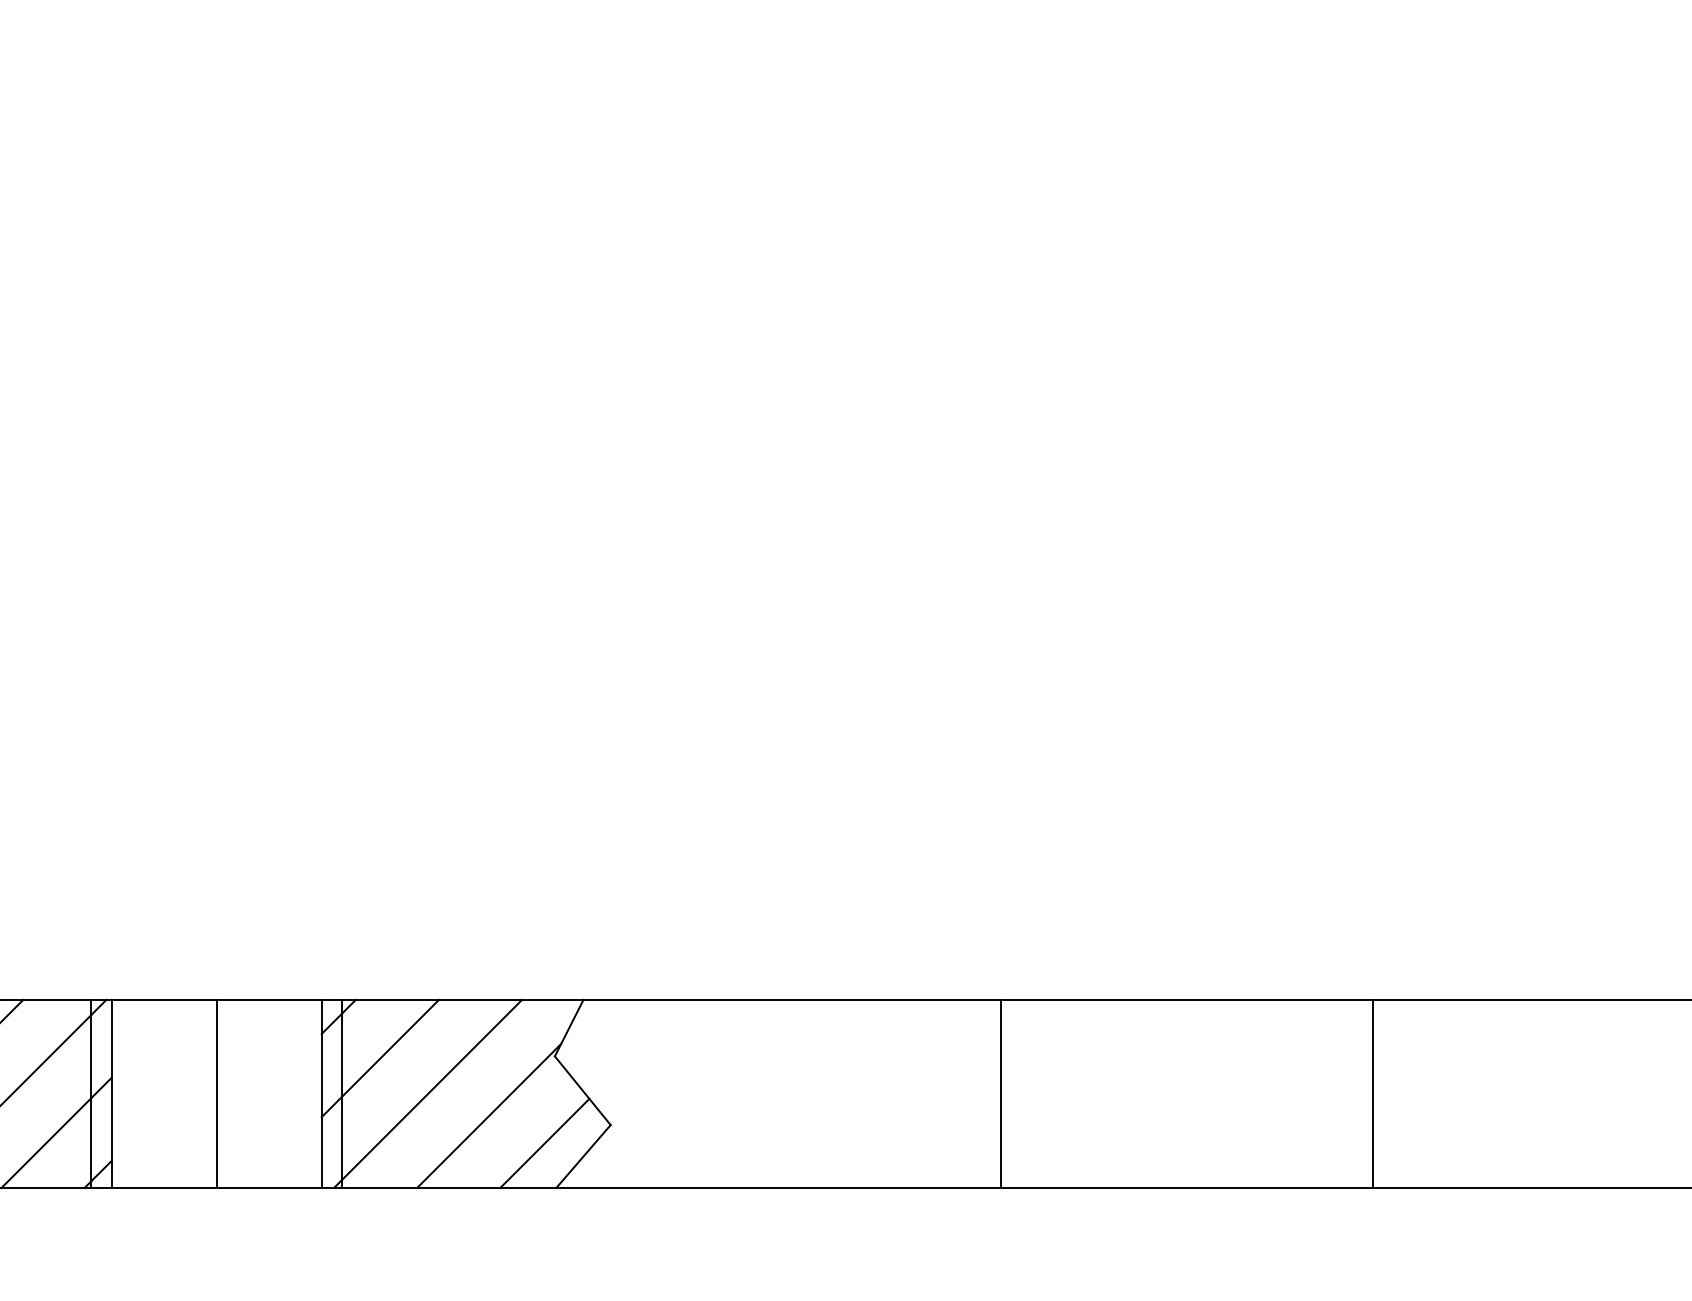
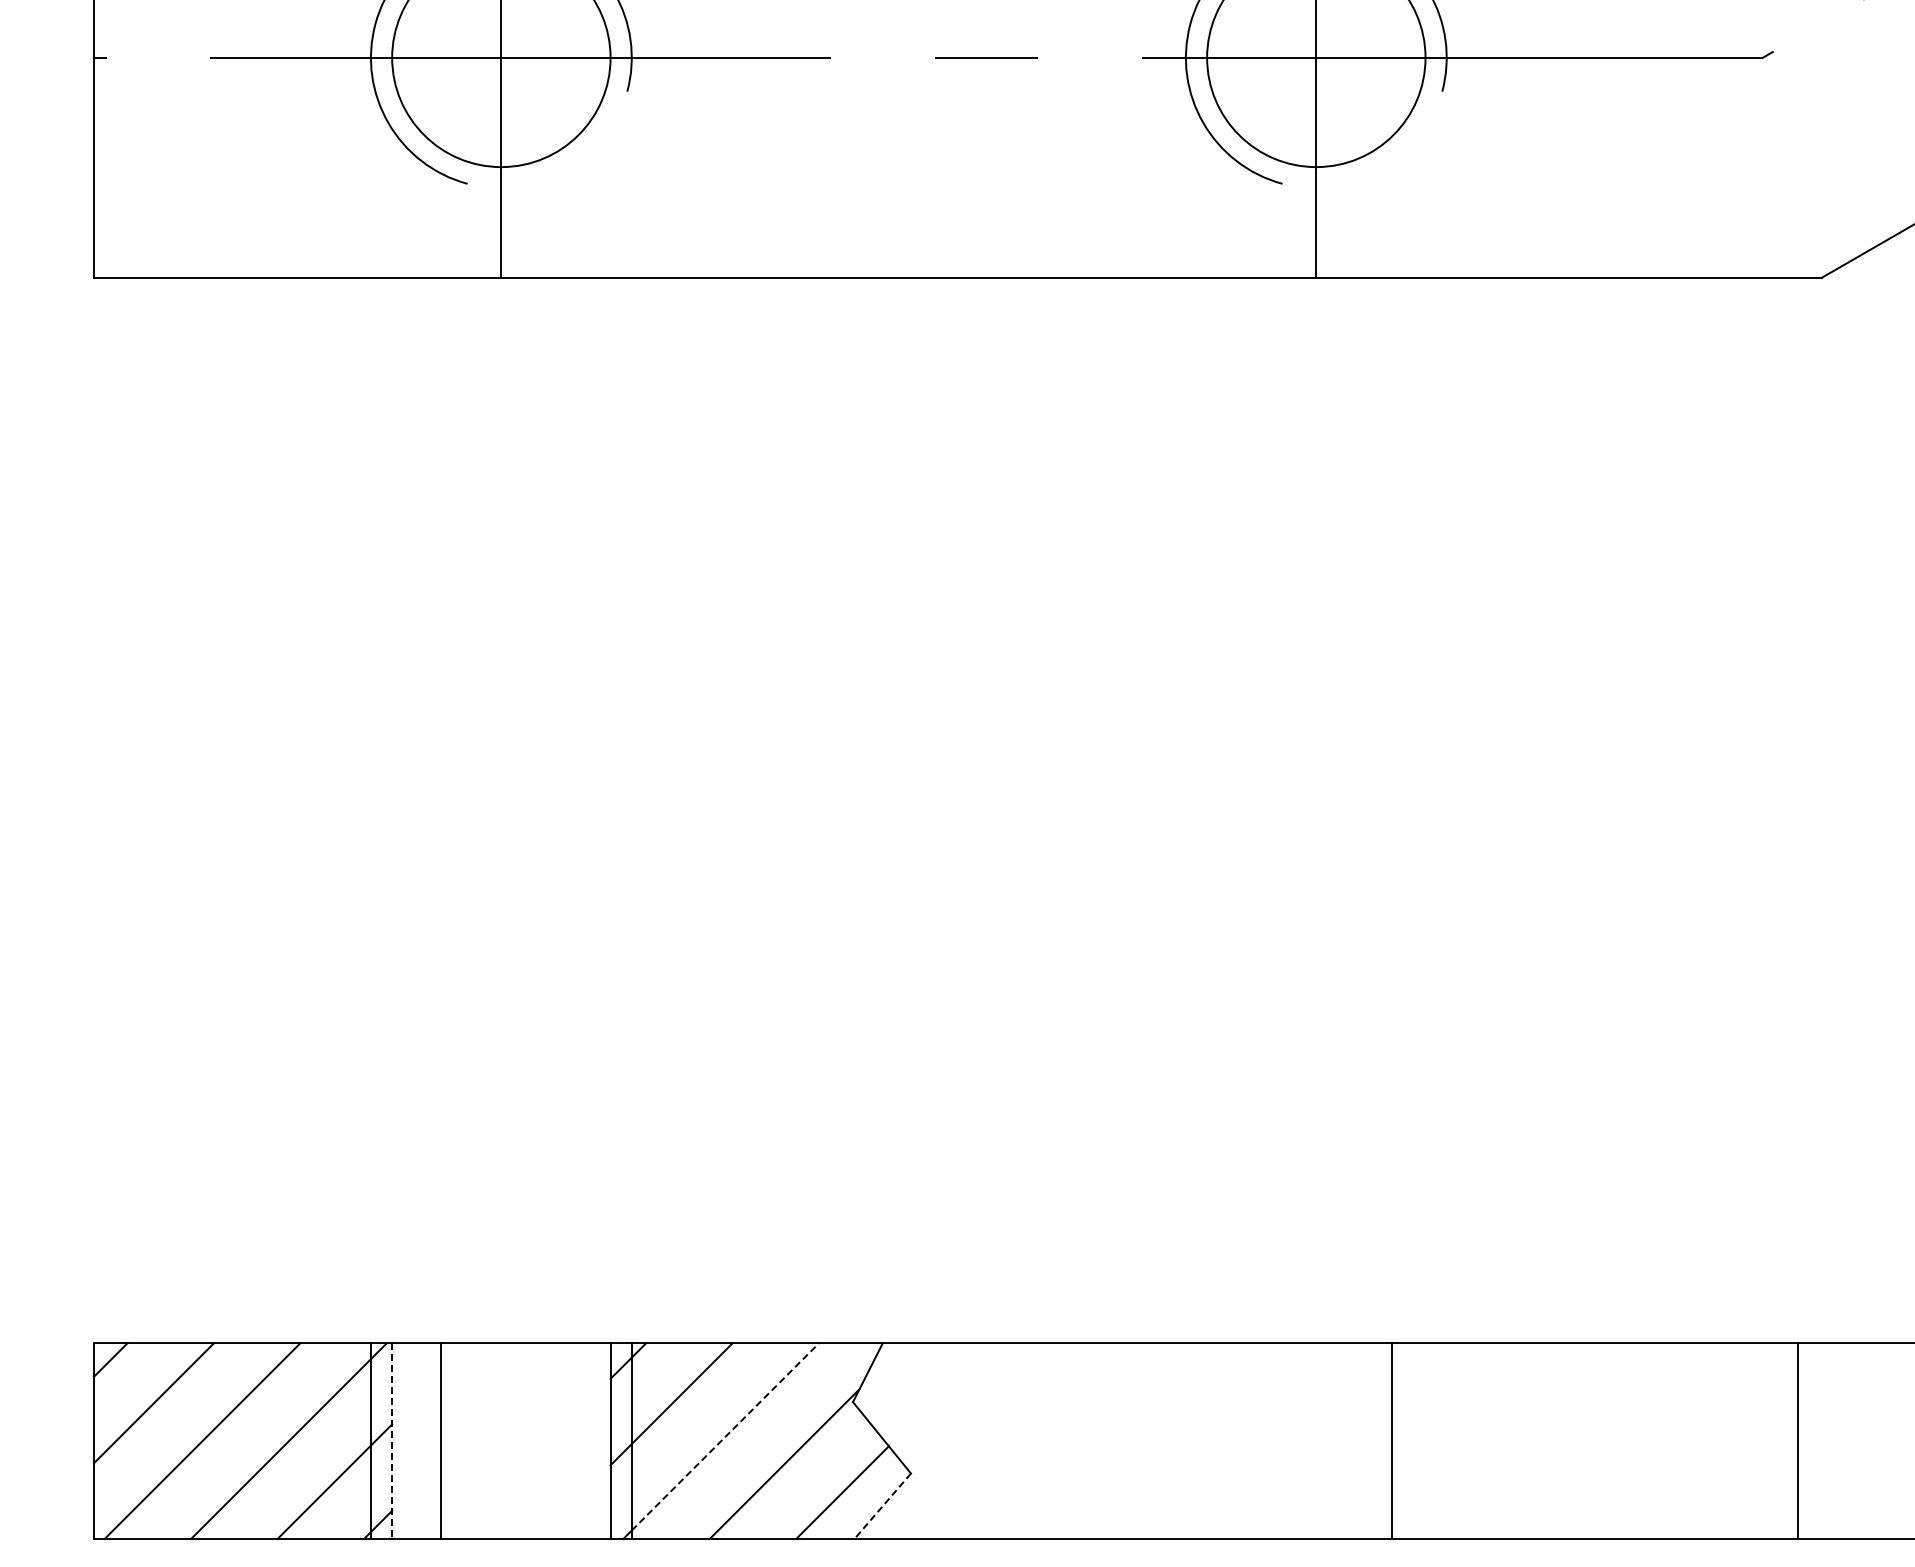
line: (432, 1089) -> (725, 1436), solid -> dashed
line: (216, 1093) -> (441, 1440), moved
line: (1000, 1093) -> (1392, 1440), moved
line: (1372, 1093) -> (1797, 1440), moved
line: (111, 1094) -> (392, 1441), solid -> dashed
line: (583, 1156) -> (882, 1506), solid -> dashed

